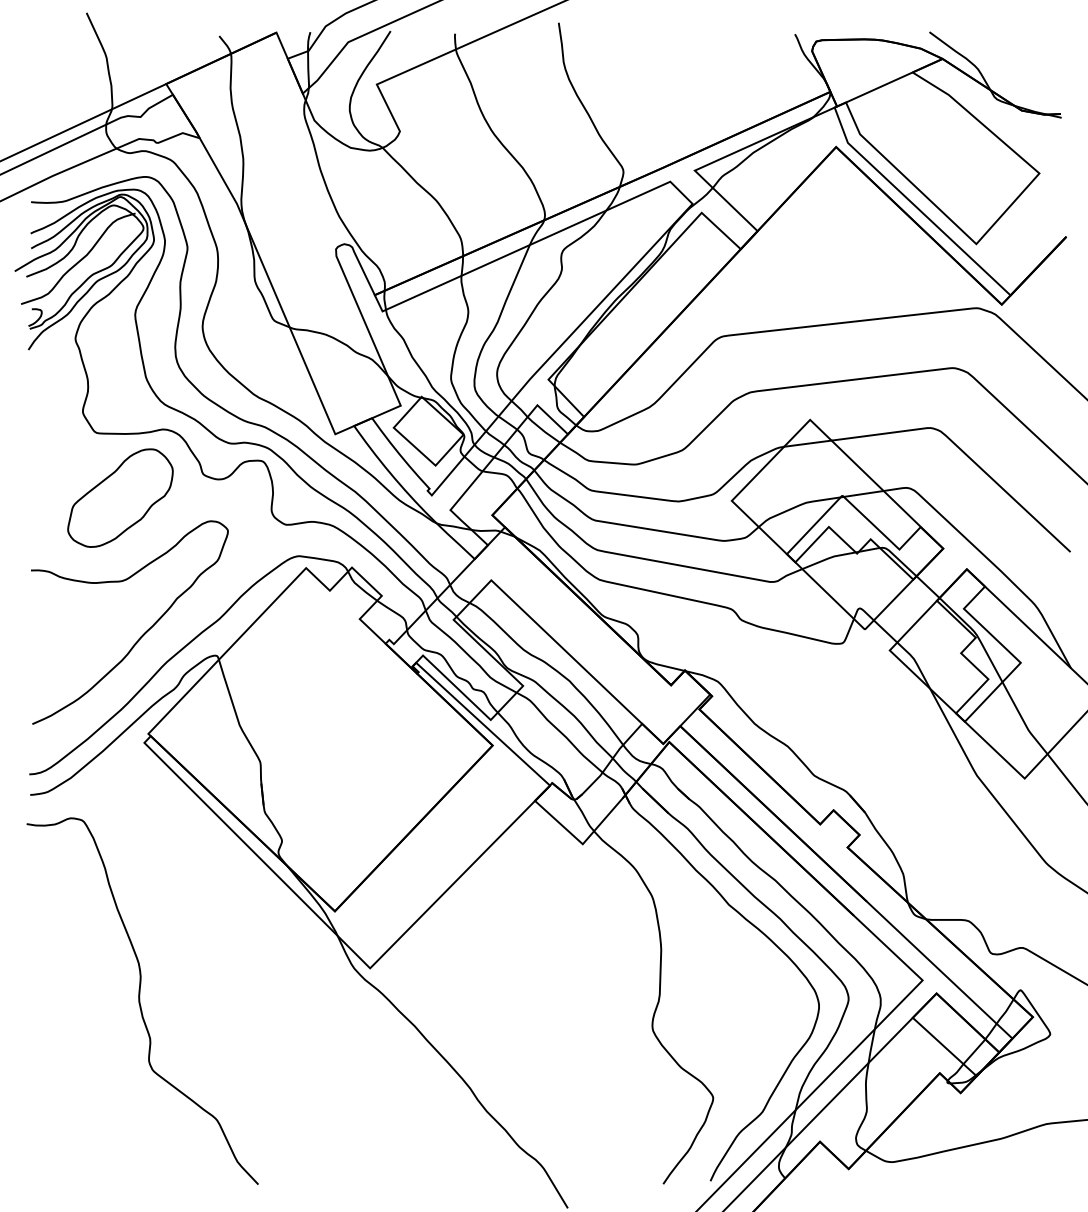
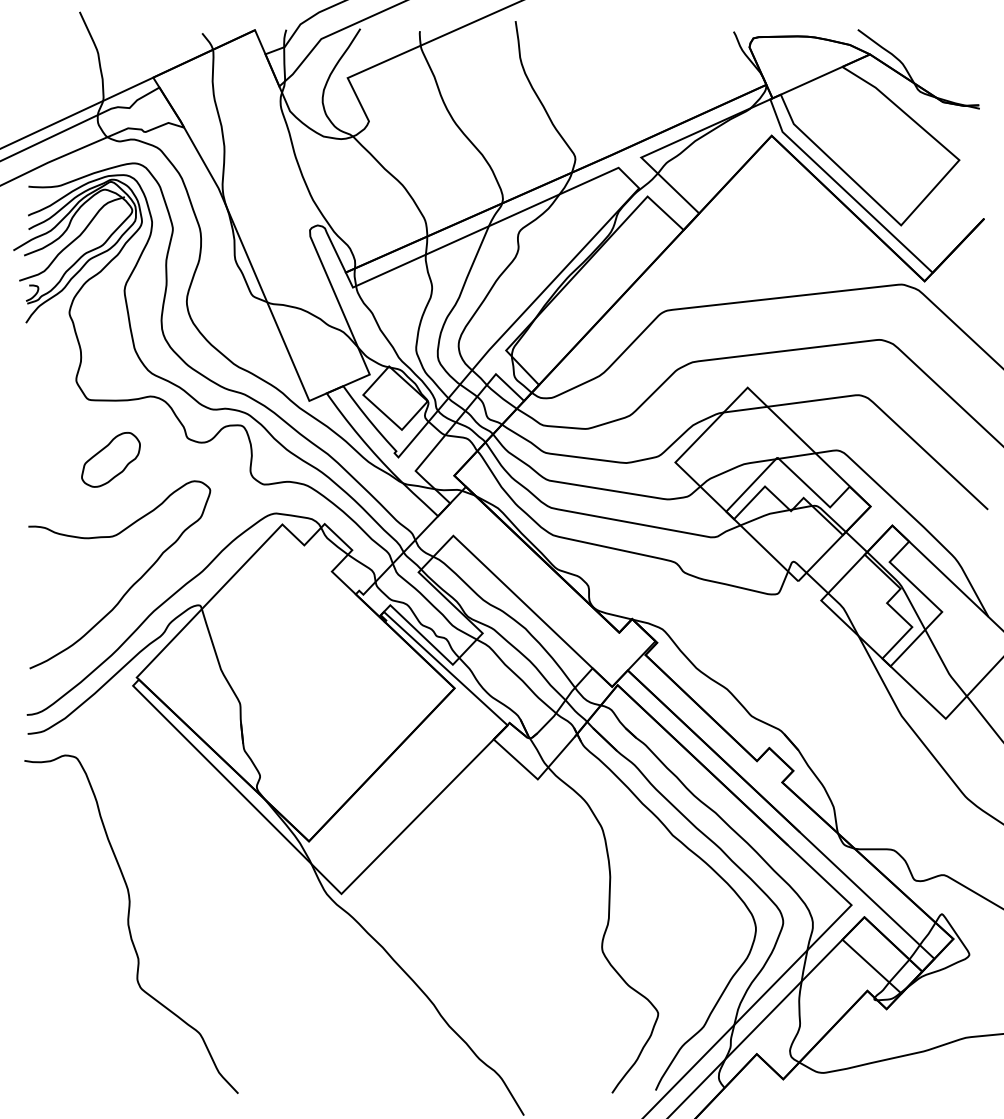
part: (120, 497) -> (111, 459), size x0.6

